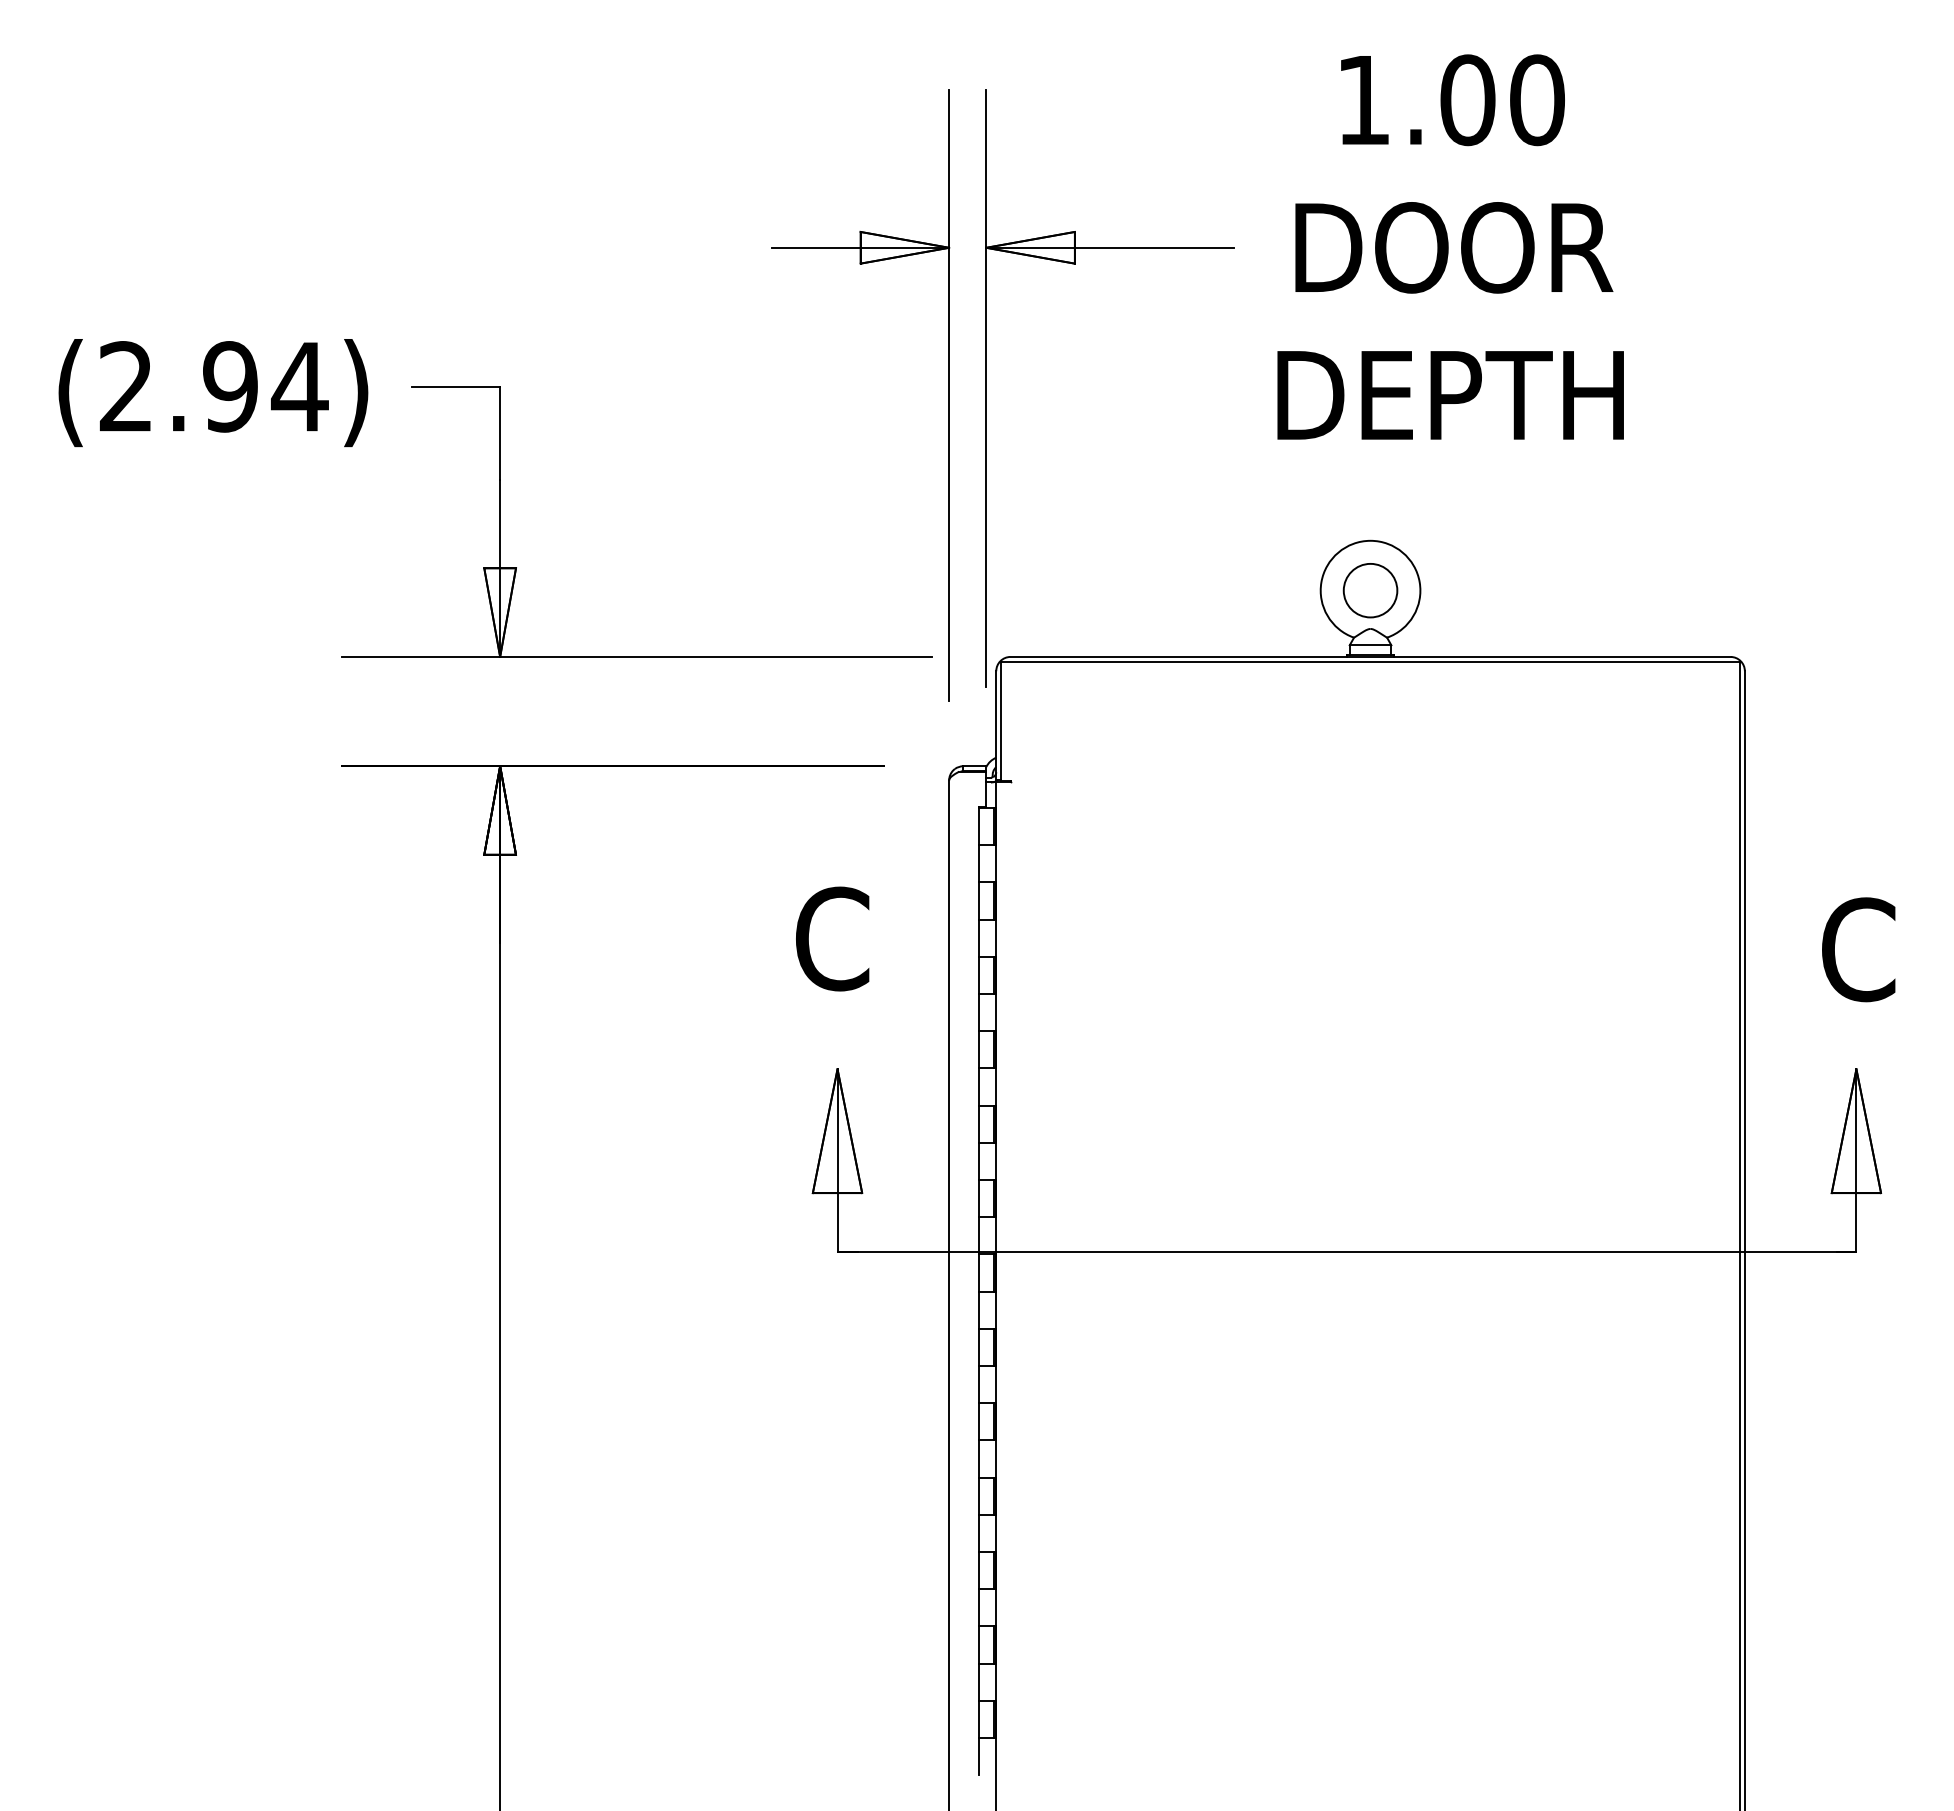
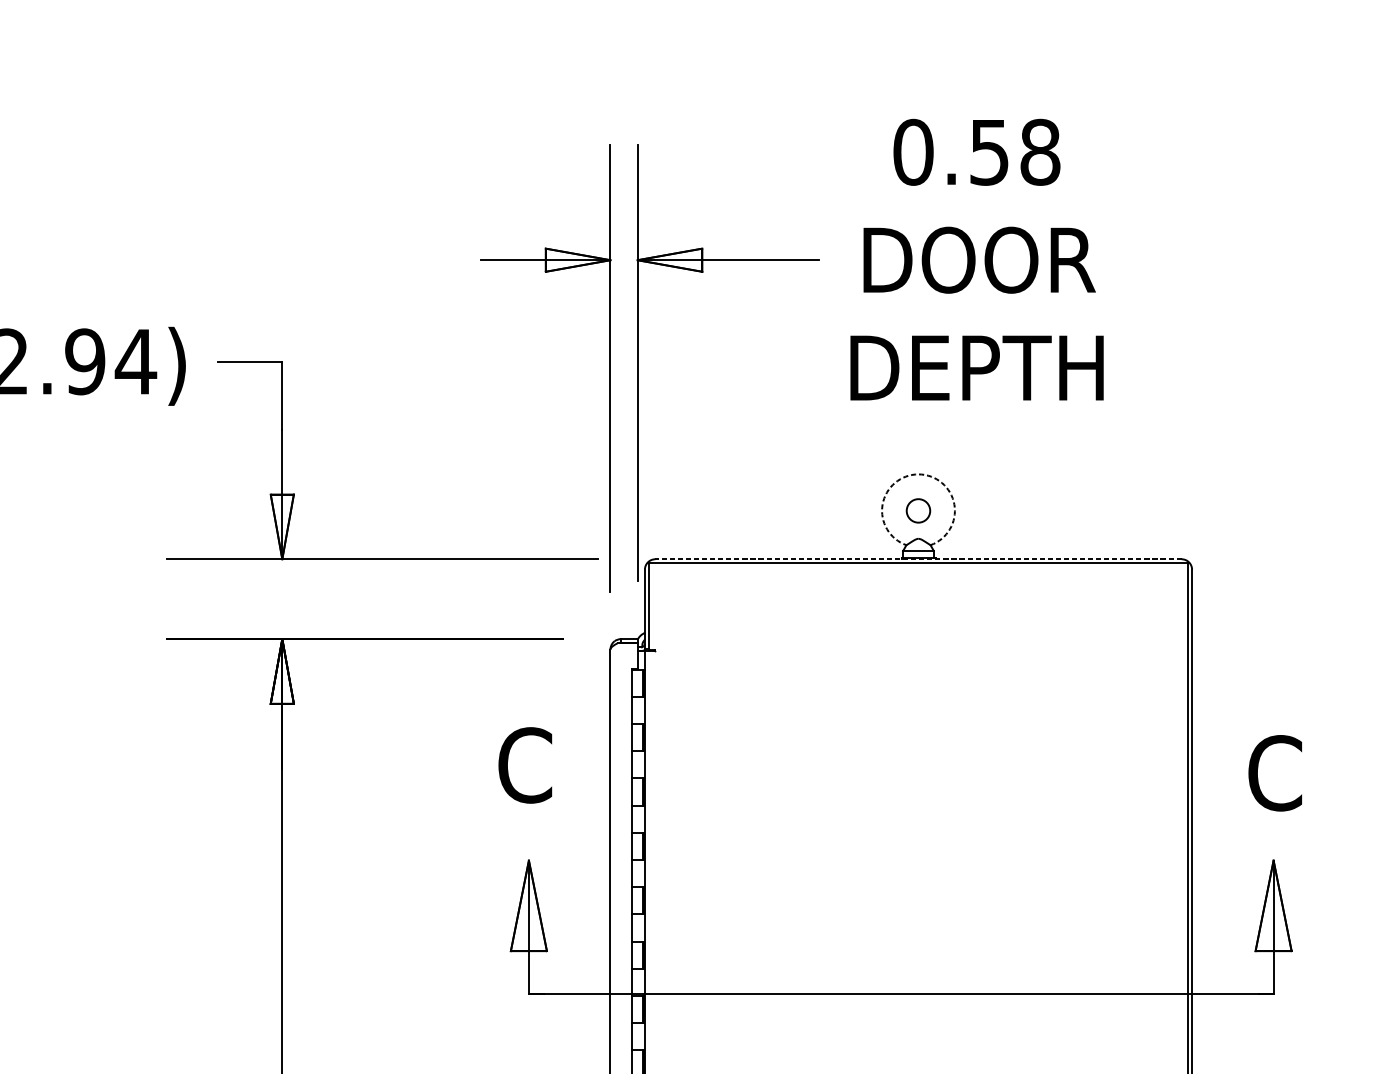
text: (1450, 100) -> (976, 152), 1.00 -> 0.58
arc: (1370, 540) -> (918, 474), solid -> dashed
circle: (1370, 590) -> (918, 510), size x0.6
line: (1370, 656) -> (918, 558), solid -> dashed

